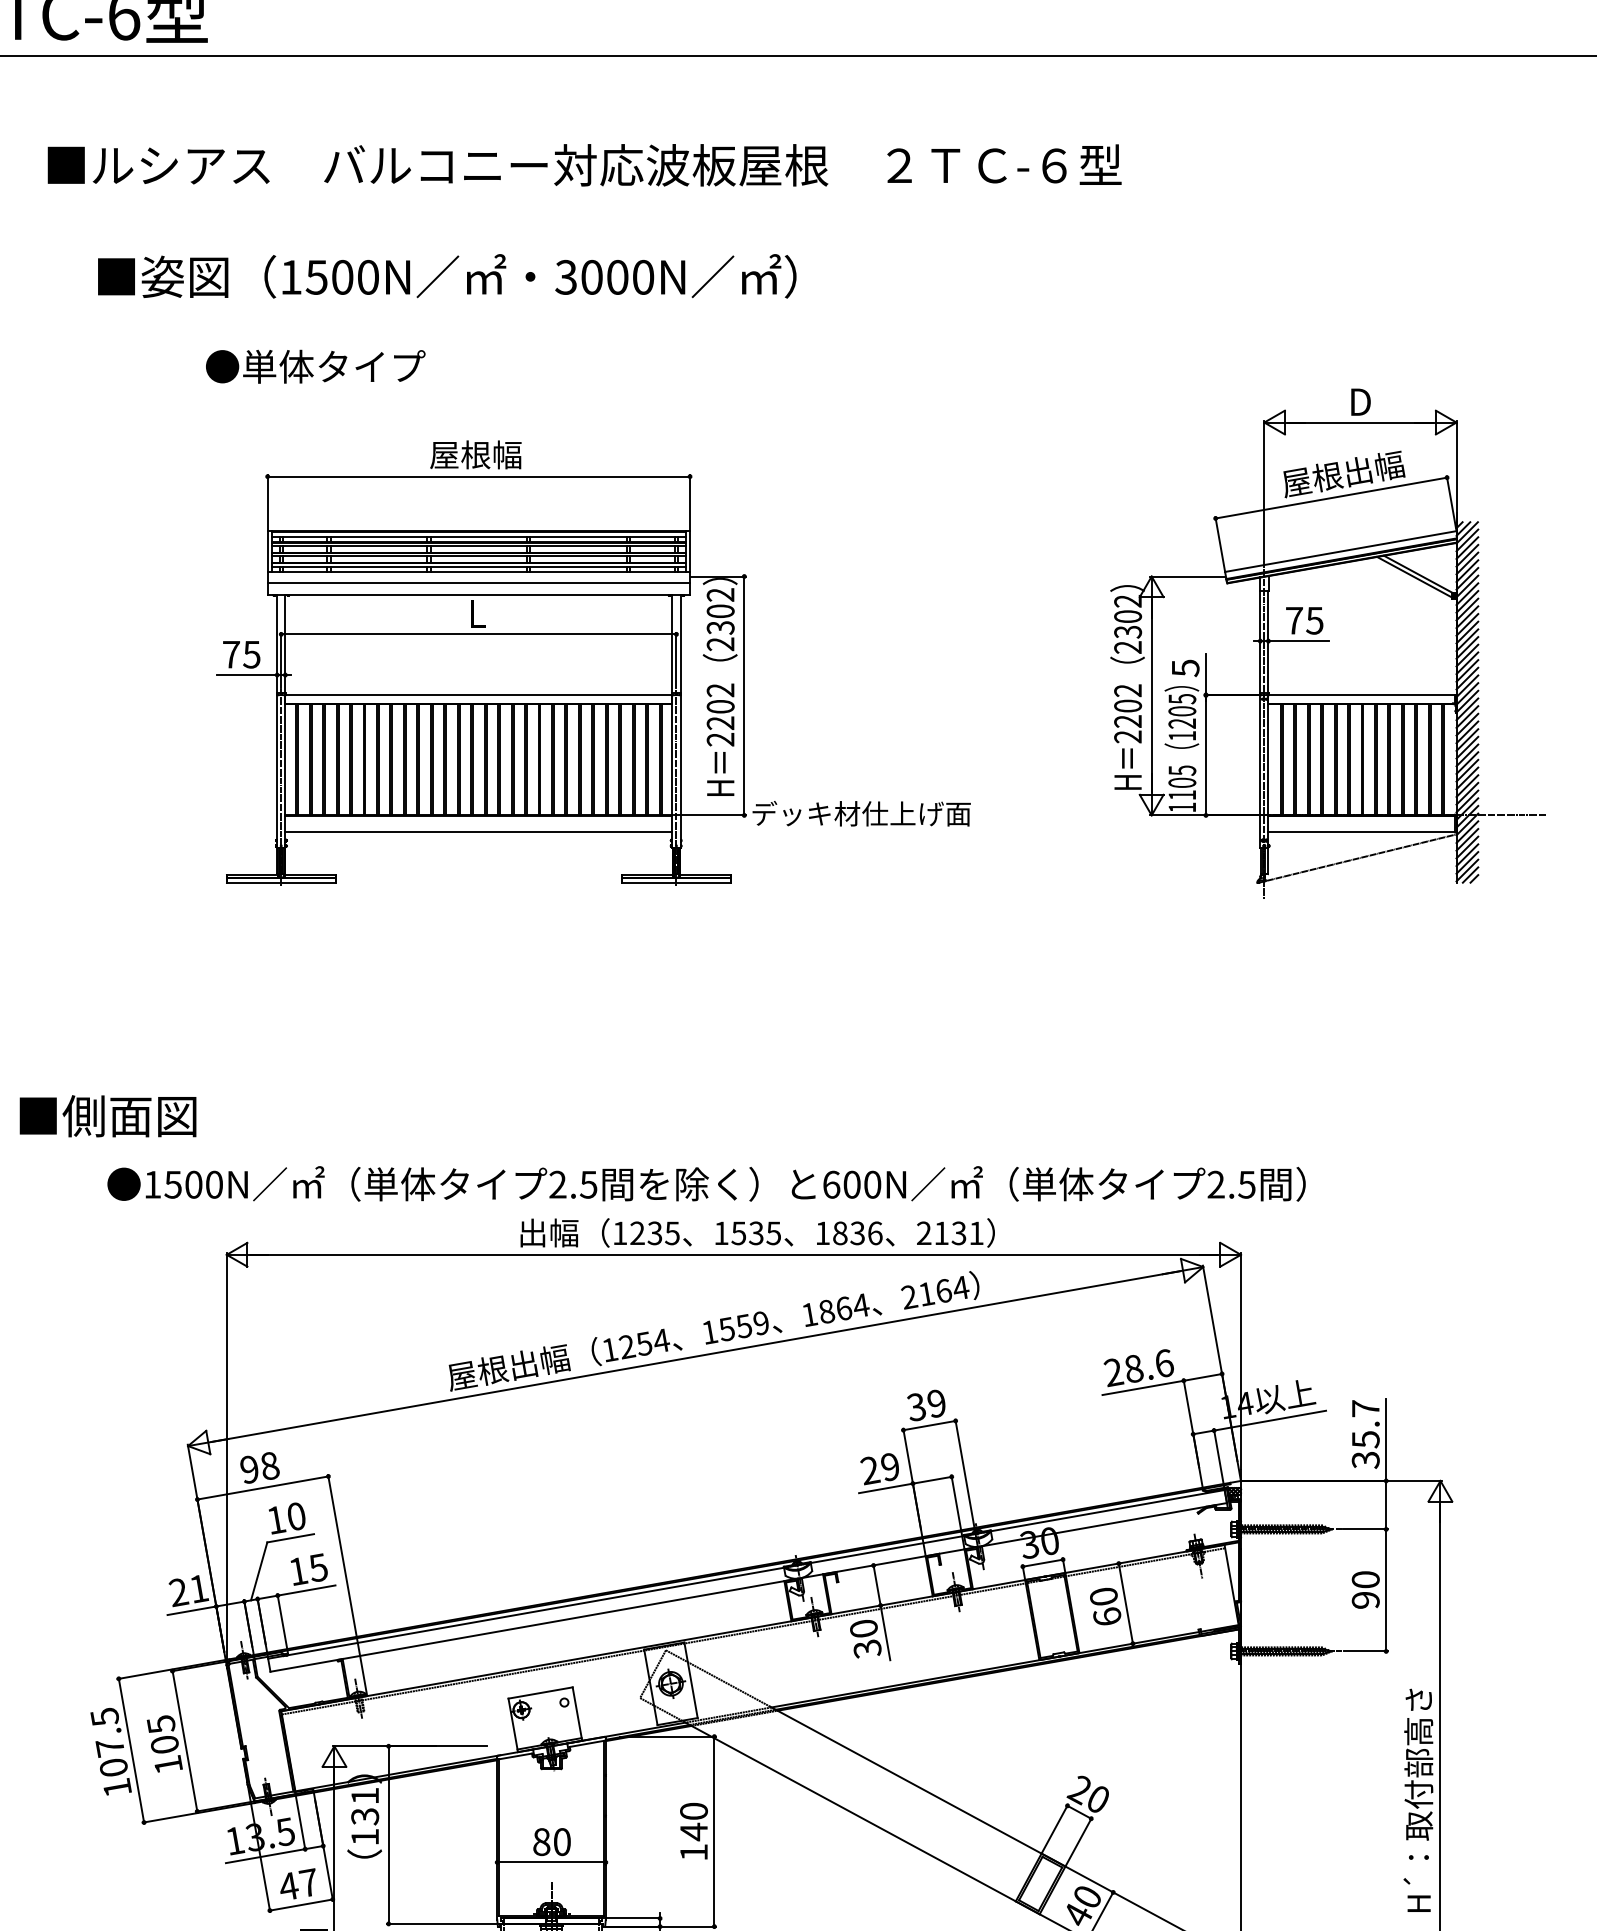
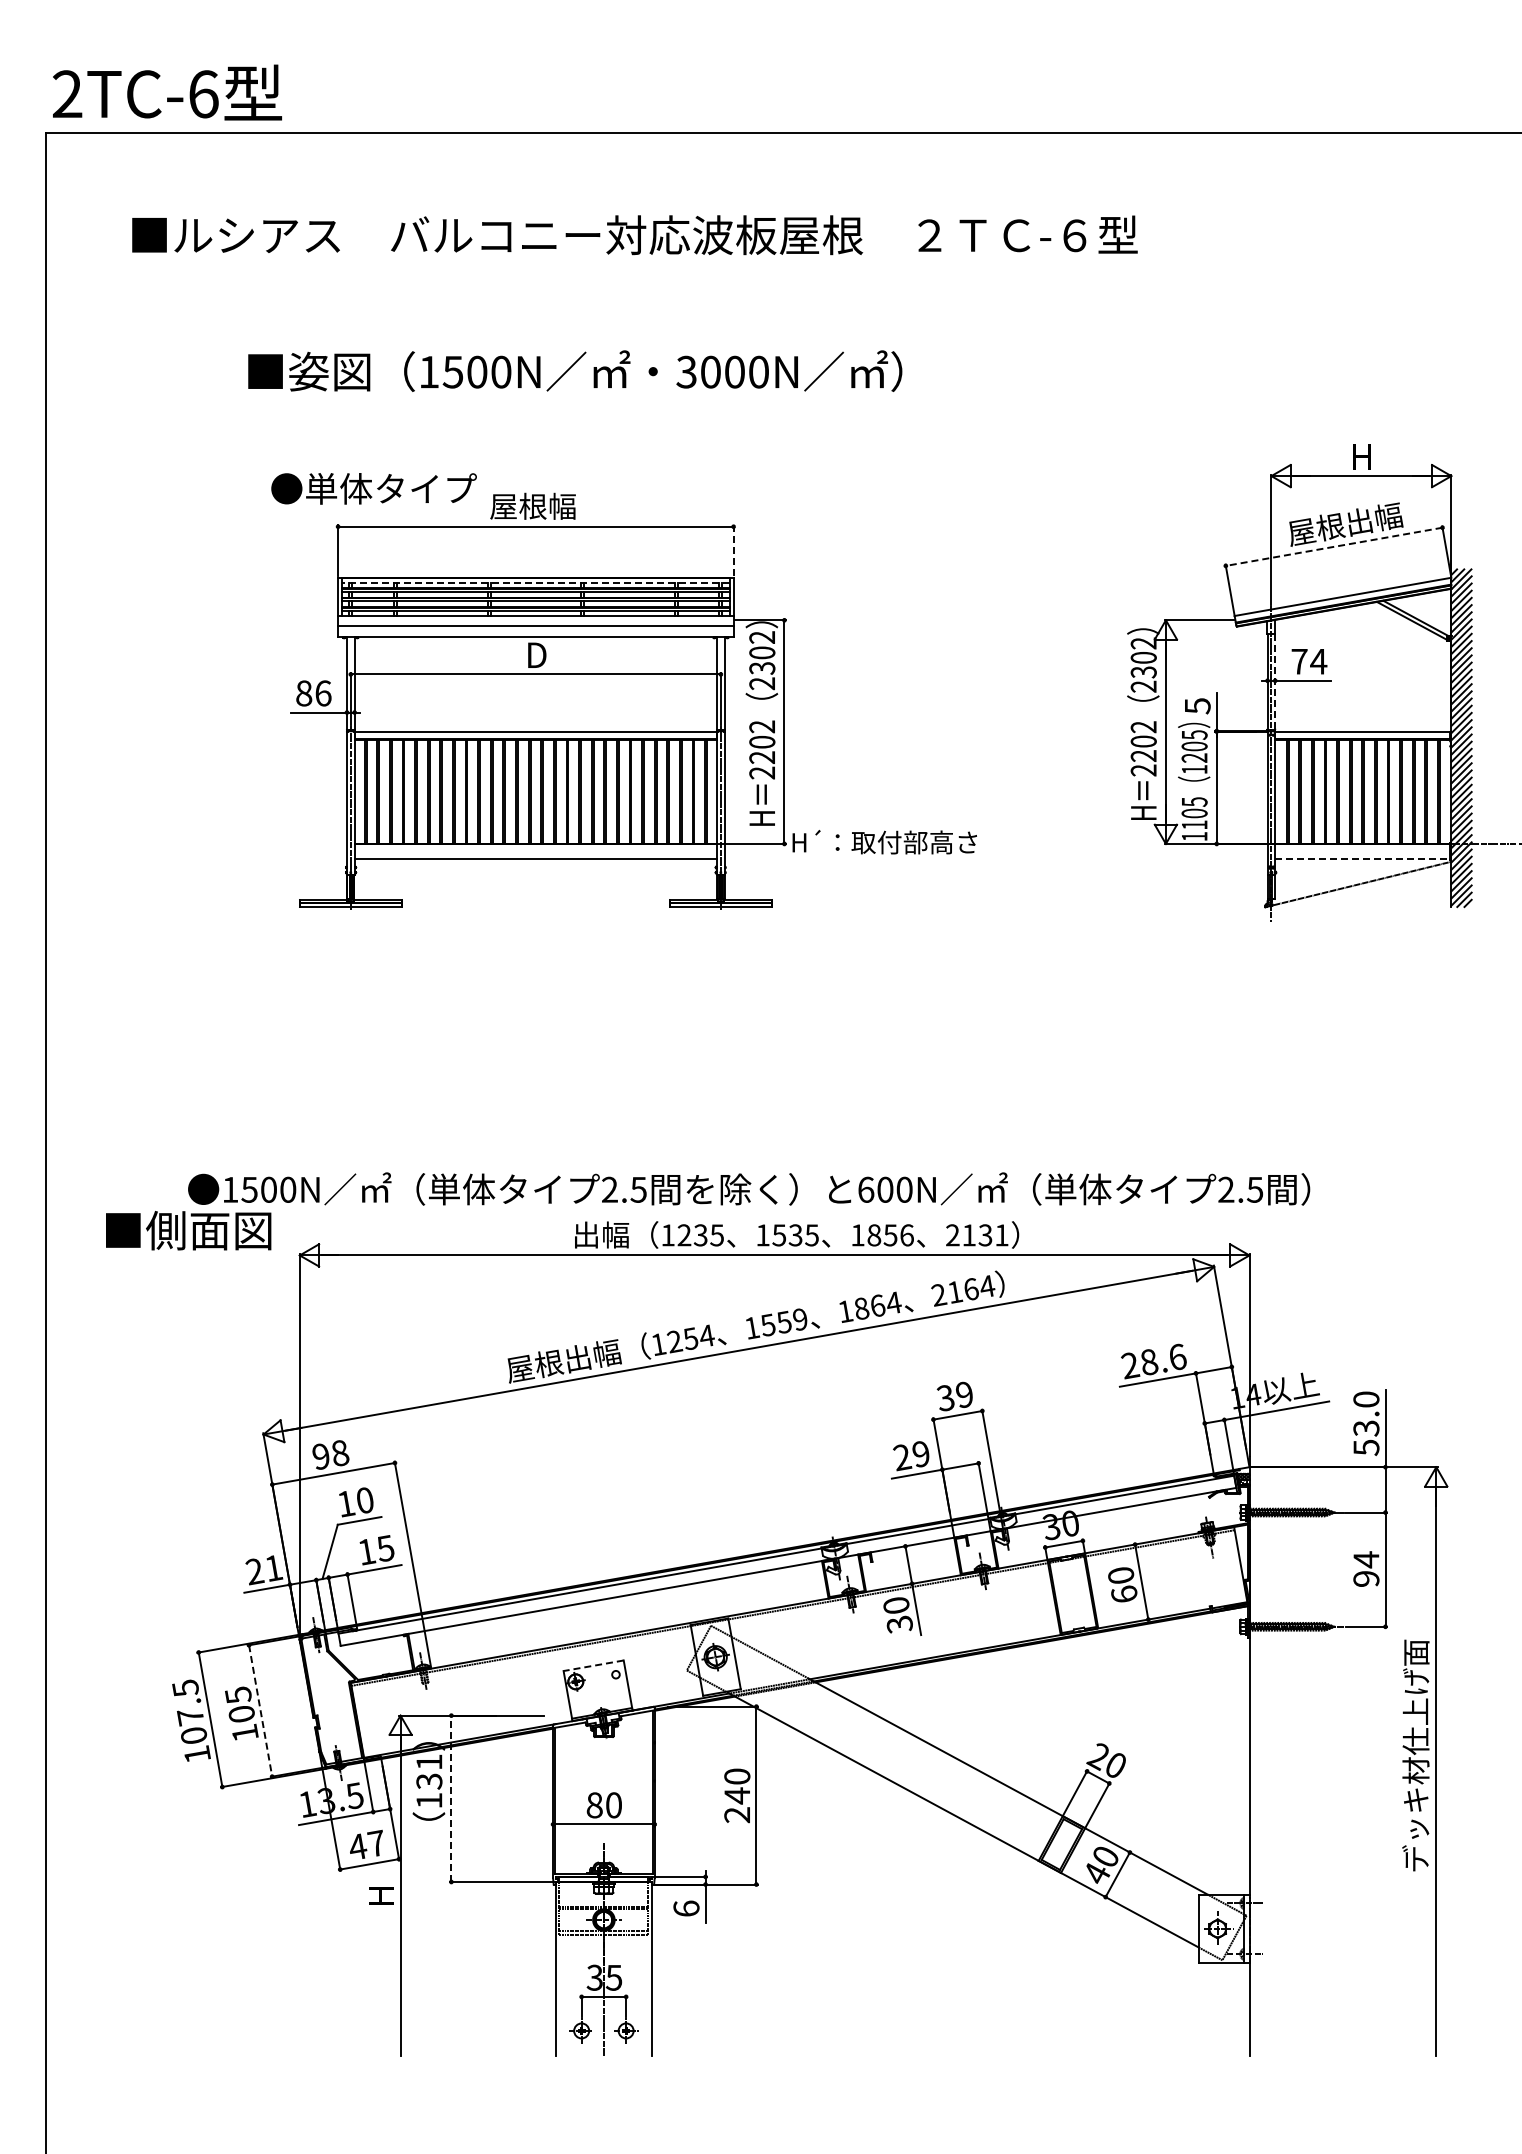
text: (447, 275) -> (575, 370), moved
text: (315, 366) -> (373, 488), moved
text: (1360, 401) -> (1361, 456), D -> H
line: (1330, 497) -> (1333, 546), solid -> dashed
line: (689, 502) -> (733, 550), solid -> dashed
line: (478, 536) -> (535, 582), solid -> dashed
text: (480, 613) -> (537, 654), L -> D
text: (1314, 620) -> (1318, 661), 75 -> 74
line: (1268, 641) -> (1275, 681), solid -> dashed
text: (241, 654) -> (313, 693), 75 -> 86
text: (861, 812) -> (894, 841), デッキ材仕上げ面 -> H´：取付部高さ
line: (1361, 831) -> (1362, 859), solid -> dashed
text: (107, 1116) -> (188, 1230), moved
text: (857, 1232) -> (890, 1234), 1836 -> 1856
text: (1365, 1434) -> (1366, 1423), 35.7 -> 53.0
text: (1365, 1579) -> (1366, 1559), 90 -> 94
line: (540, 1692) -> (593, 1665), solid -> dashed
line: (184, 1740) -> (260, 1710), solid -> dashed
text: (1418, 1788) -> (1415, 1755), H´：取付部高さ -> デッキ材仕上げ面
line: (388, 1834) -> (451, 1798), solid -> dashed
text: (693, 1852) -> (736, 1815), 140 -> 240

